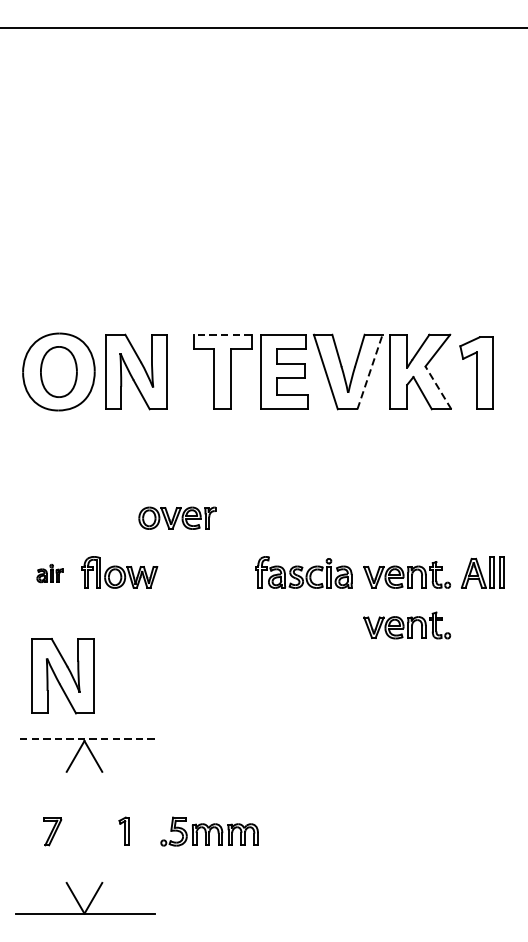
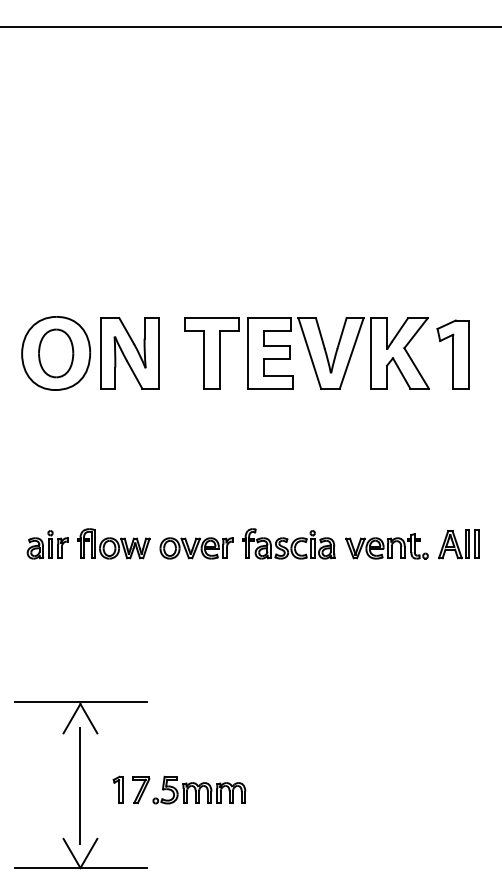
line: (222, 335) -> (211, 318), dashed -> solid
line: (369, 372) -> (351, 353), dashed -> solid
line: (438, 387) -> (416, 368), dashed -> solid
part: (177, 518) -> (196, 548), moved
part: (49, 573) -> (47, 544), size x1.67
part: (406, 625) -> (386, 594), removed
part: (62, 676) -> (59, 642), removed
line: (84, 738) -> (80, 701), dashed -> solid
line: (84, 826) -> (80, 785), added
part: (52, 832) -> (141, 790), moved

